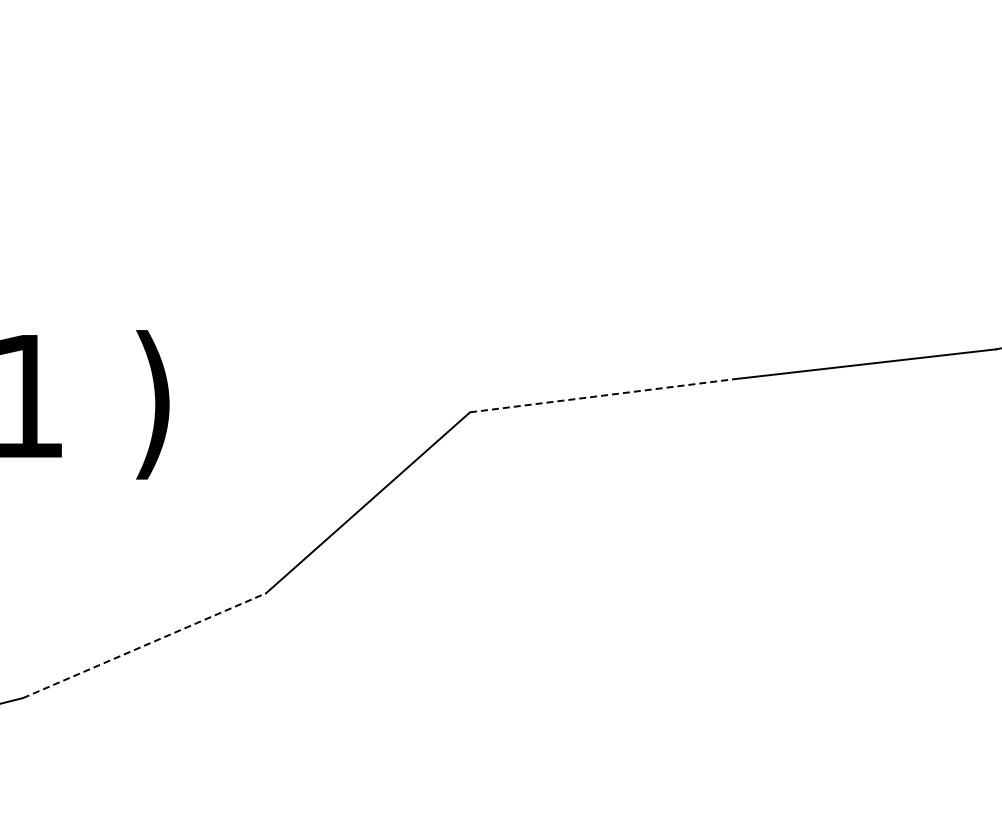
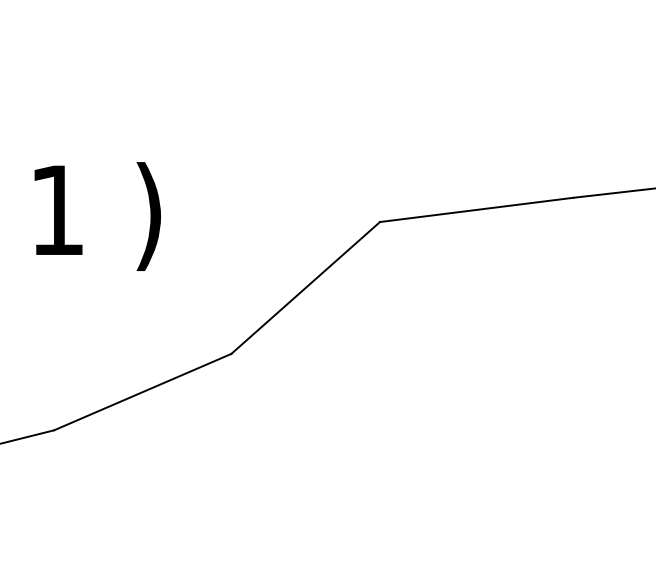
line: (602, 395) -> (476, 209), dashed -> solid
line: (144, 645) -> (142, 391), dashed -> solid

